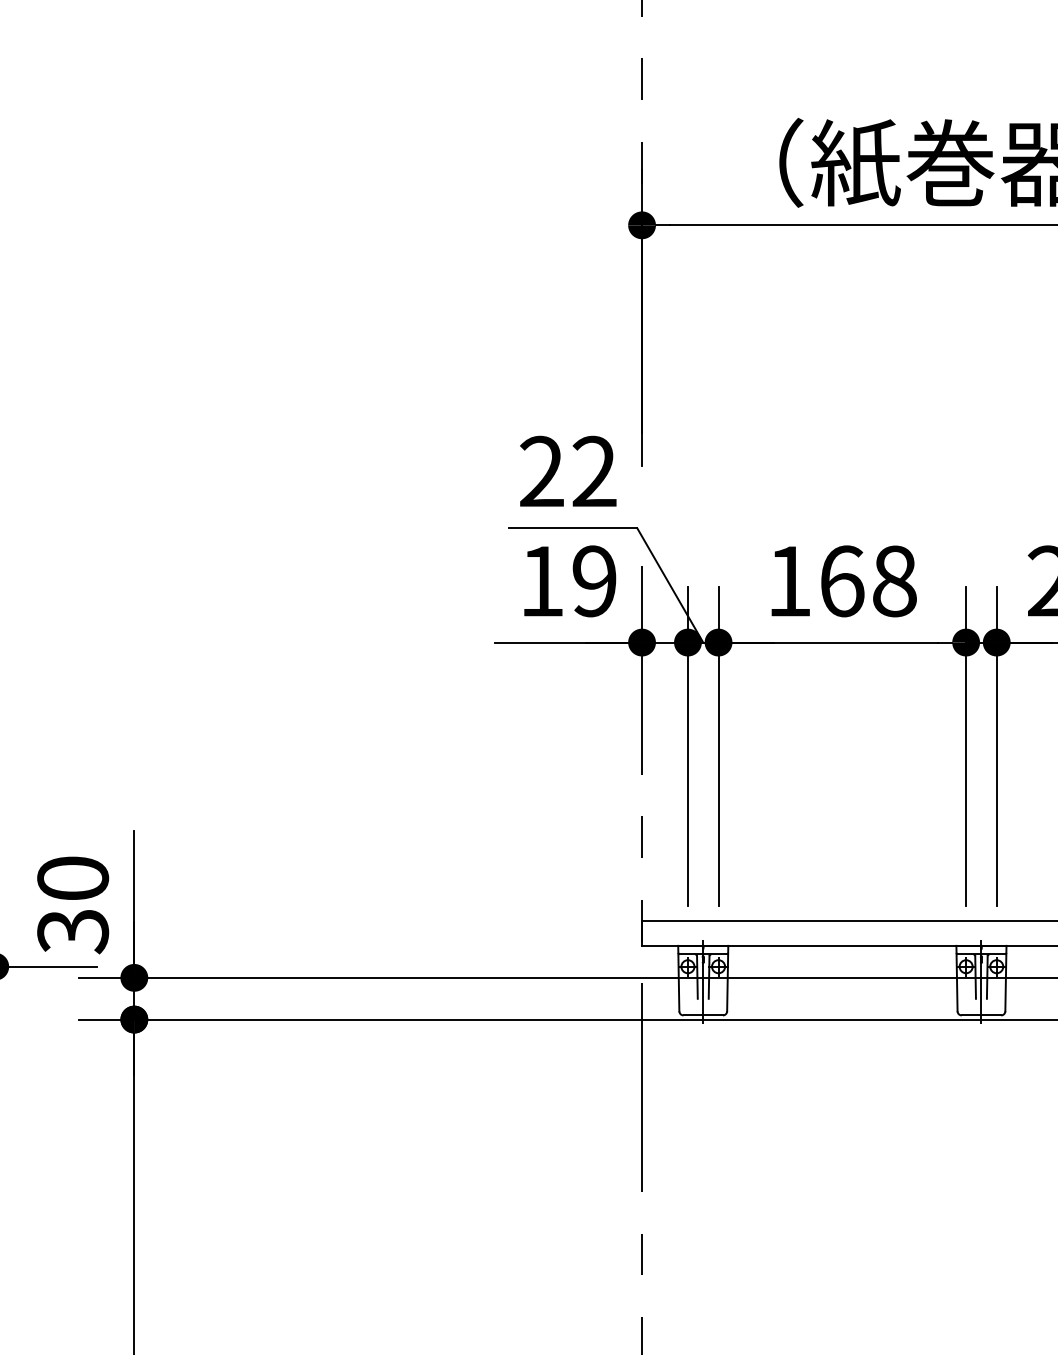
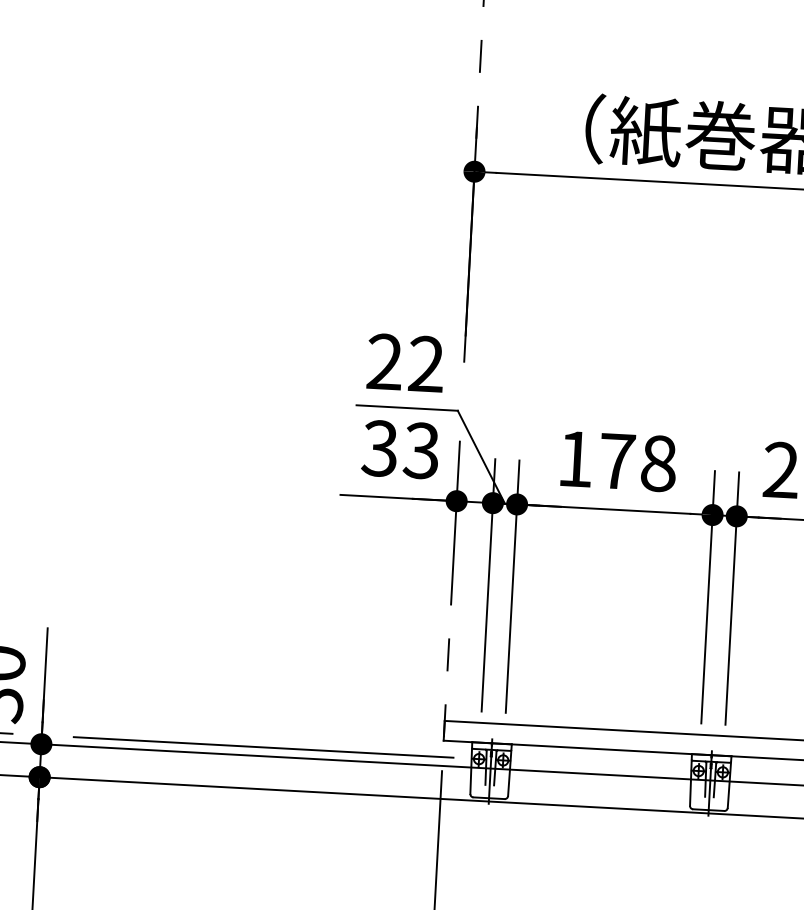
text: (567, 581) -> (400, 449), 19 -> 33
text: (842, 581) -> (617, 461), 168 -> 178
line: (415, 966) -> (263, 747), added

